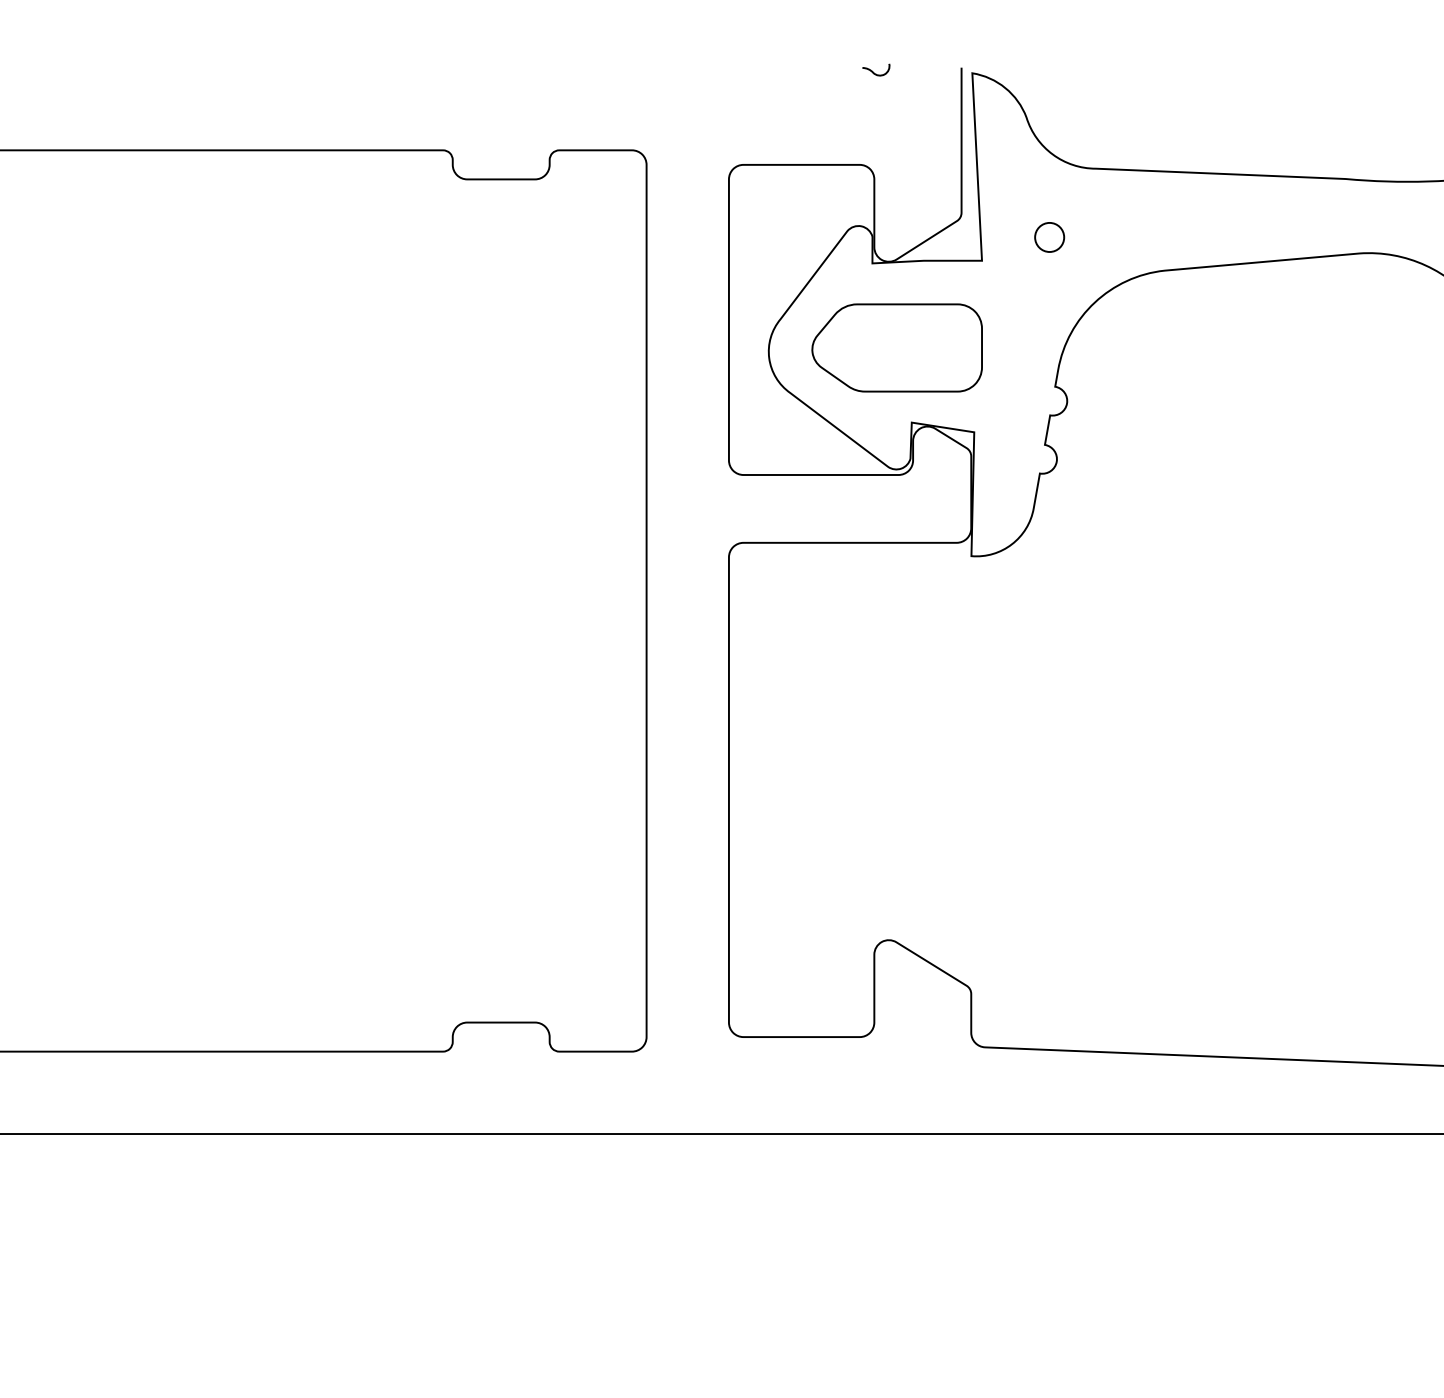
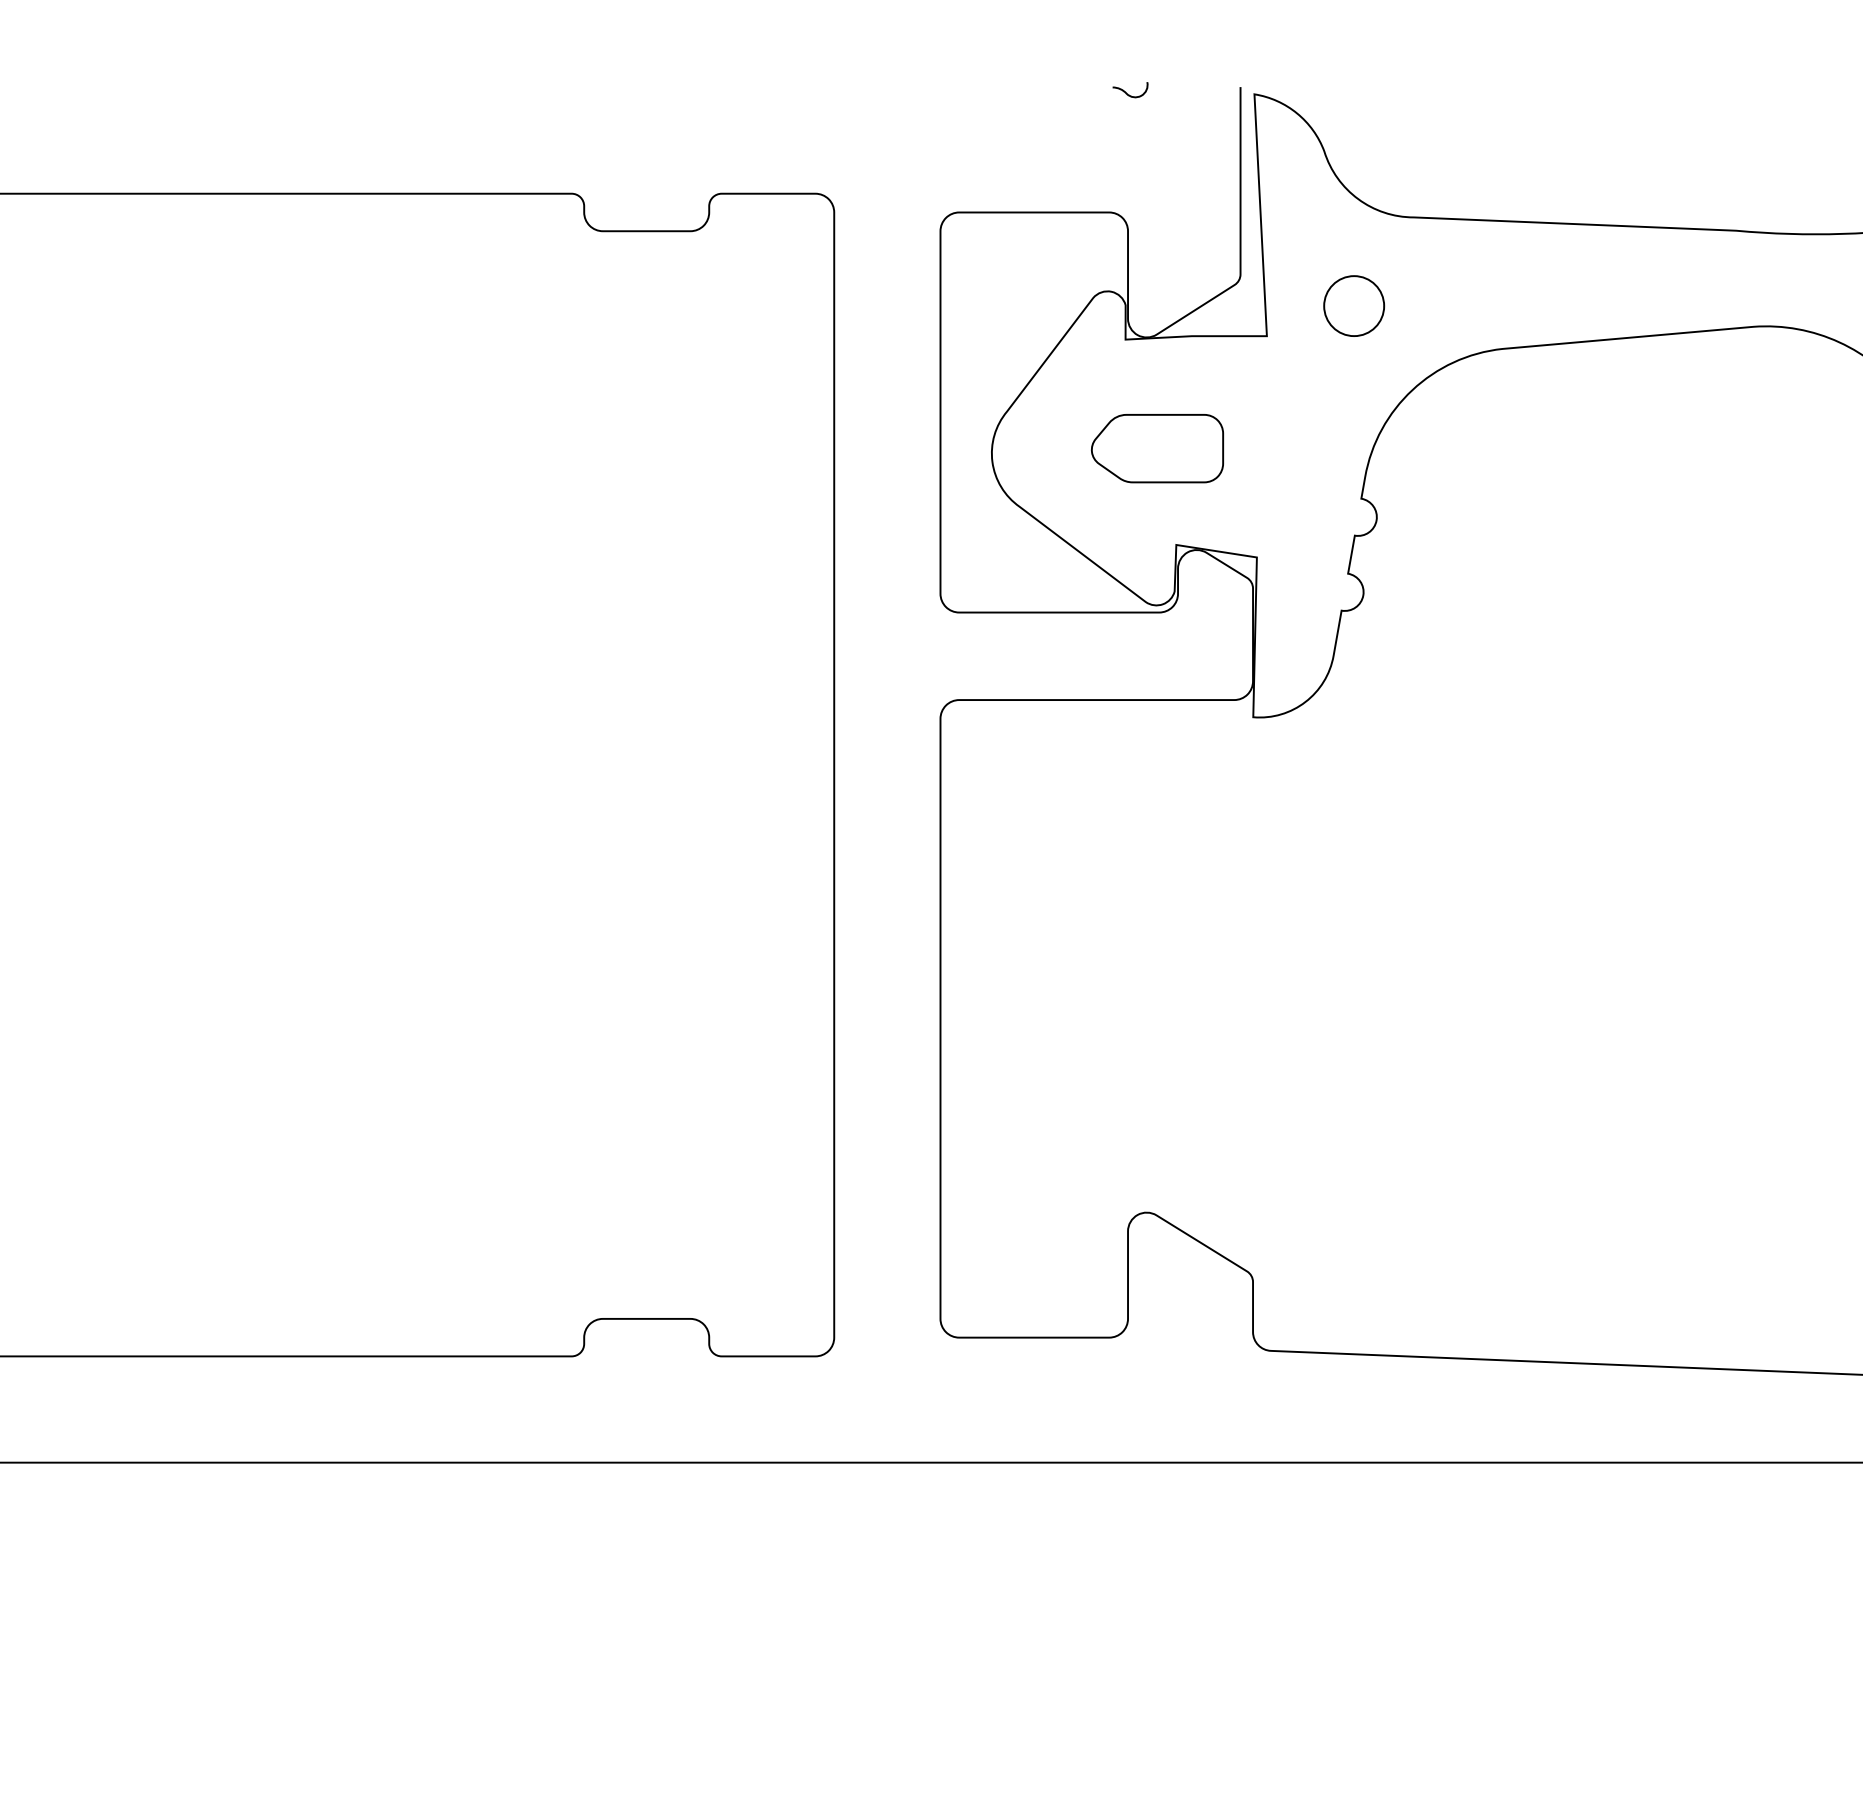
circle: (1049, 236) -> (1353, 305), size x1.6
part: (897, 347) -> (1157, 448), size x0.6

